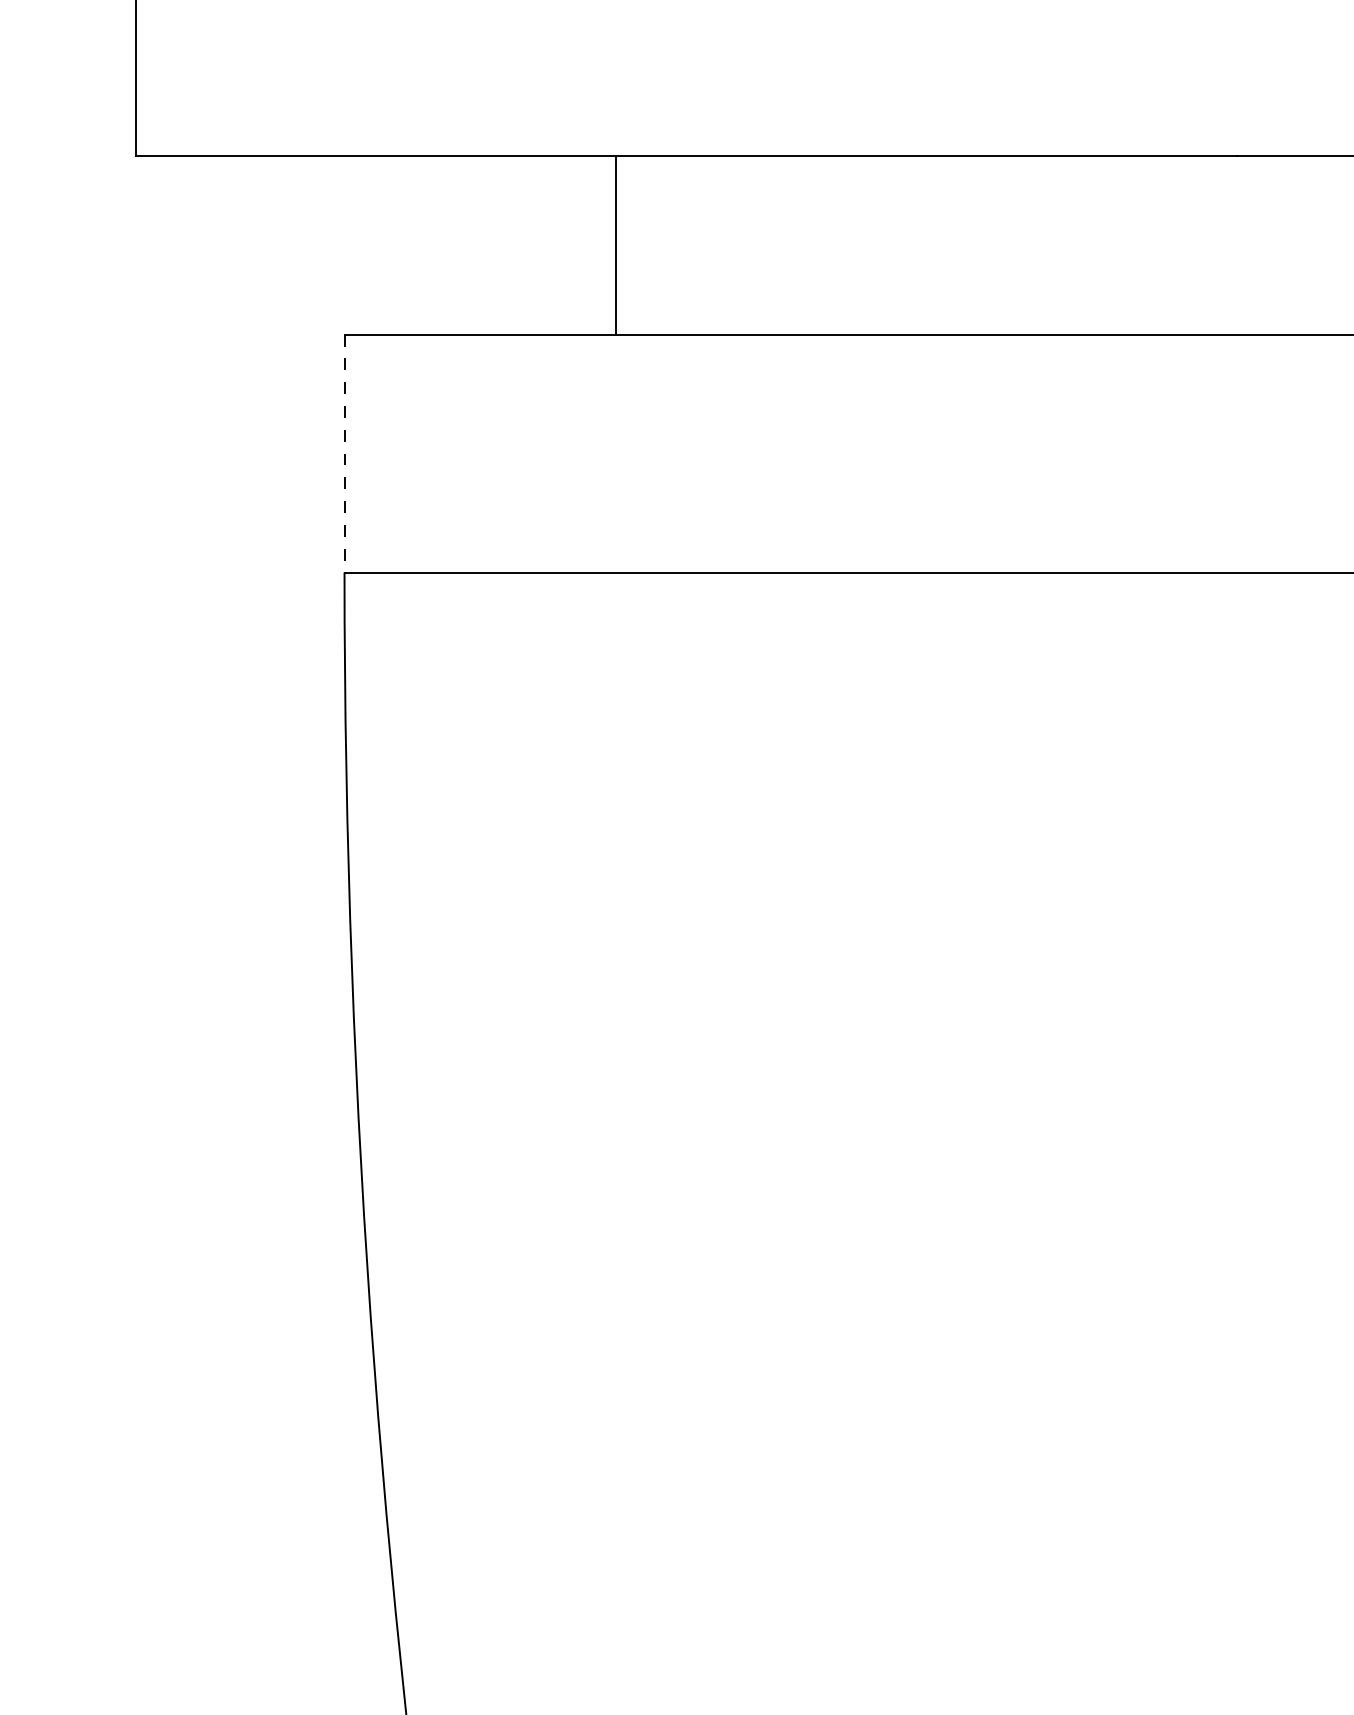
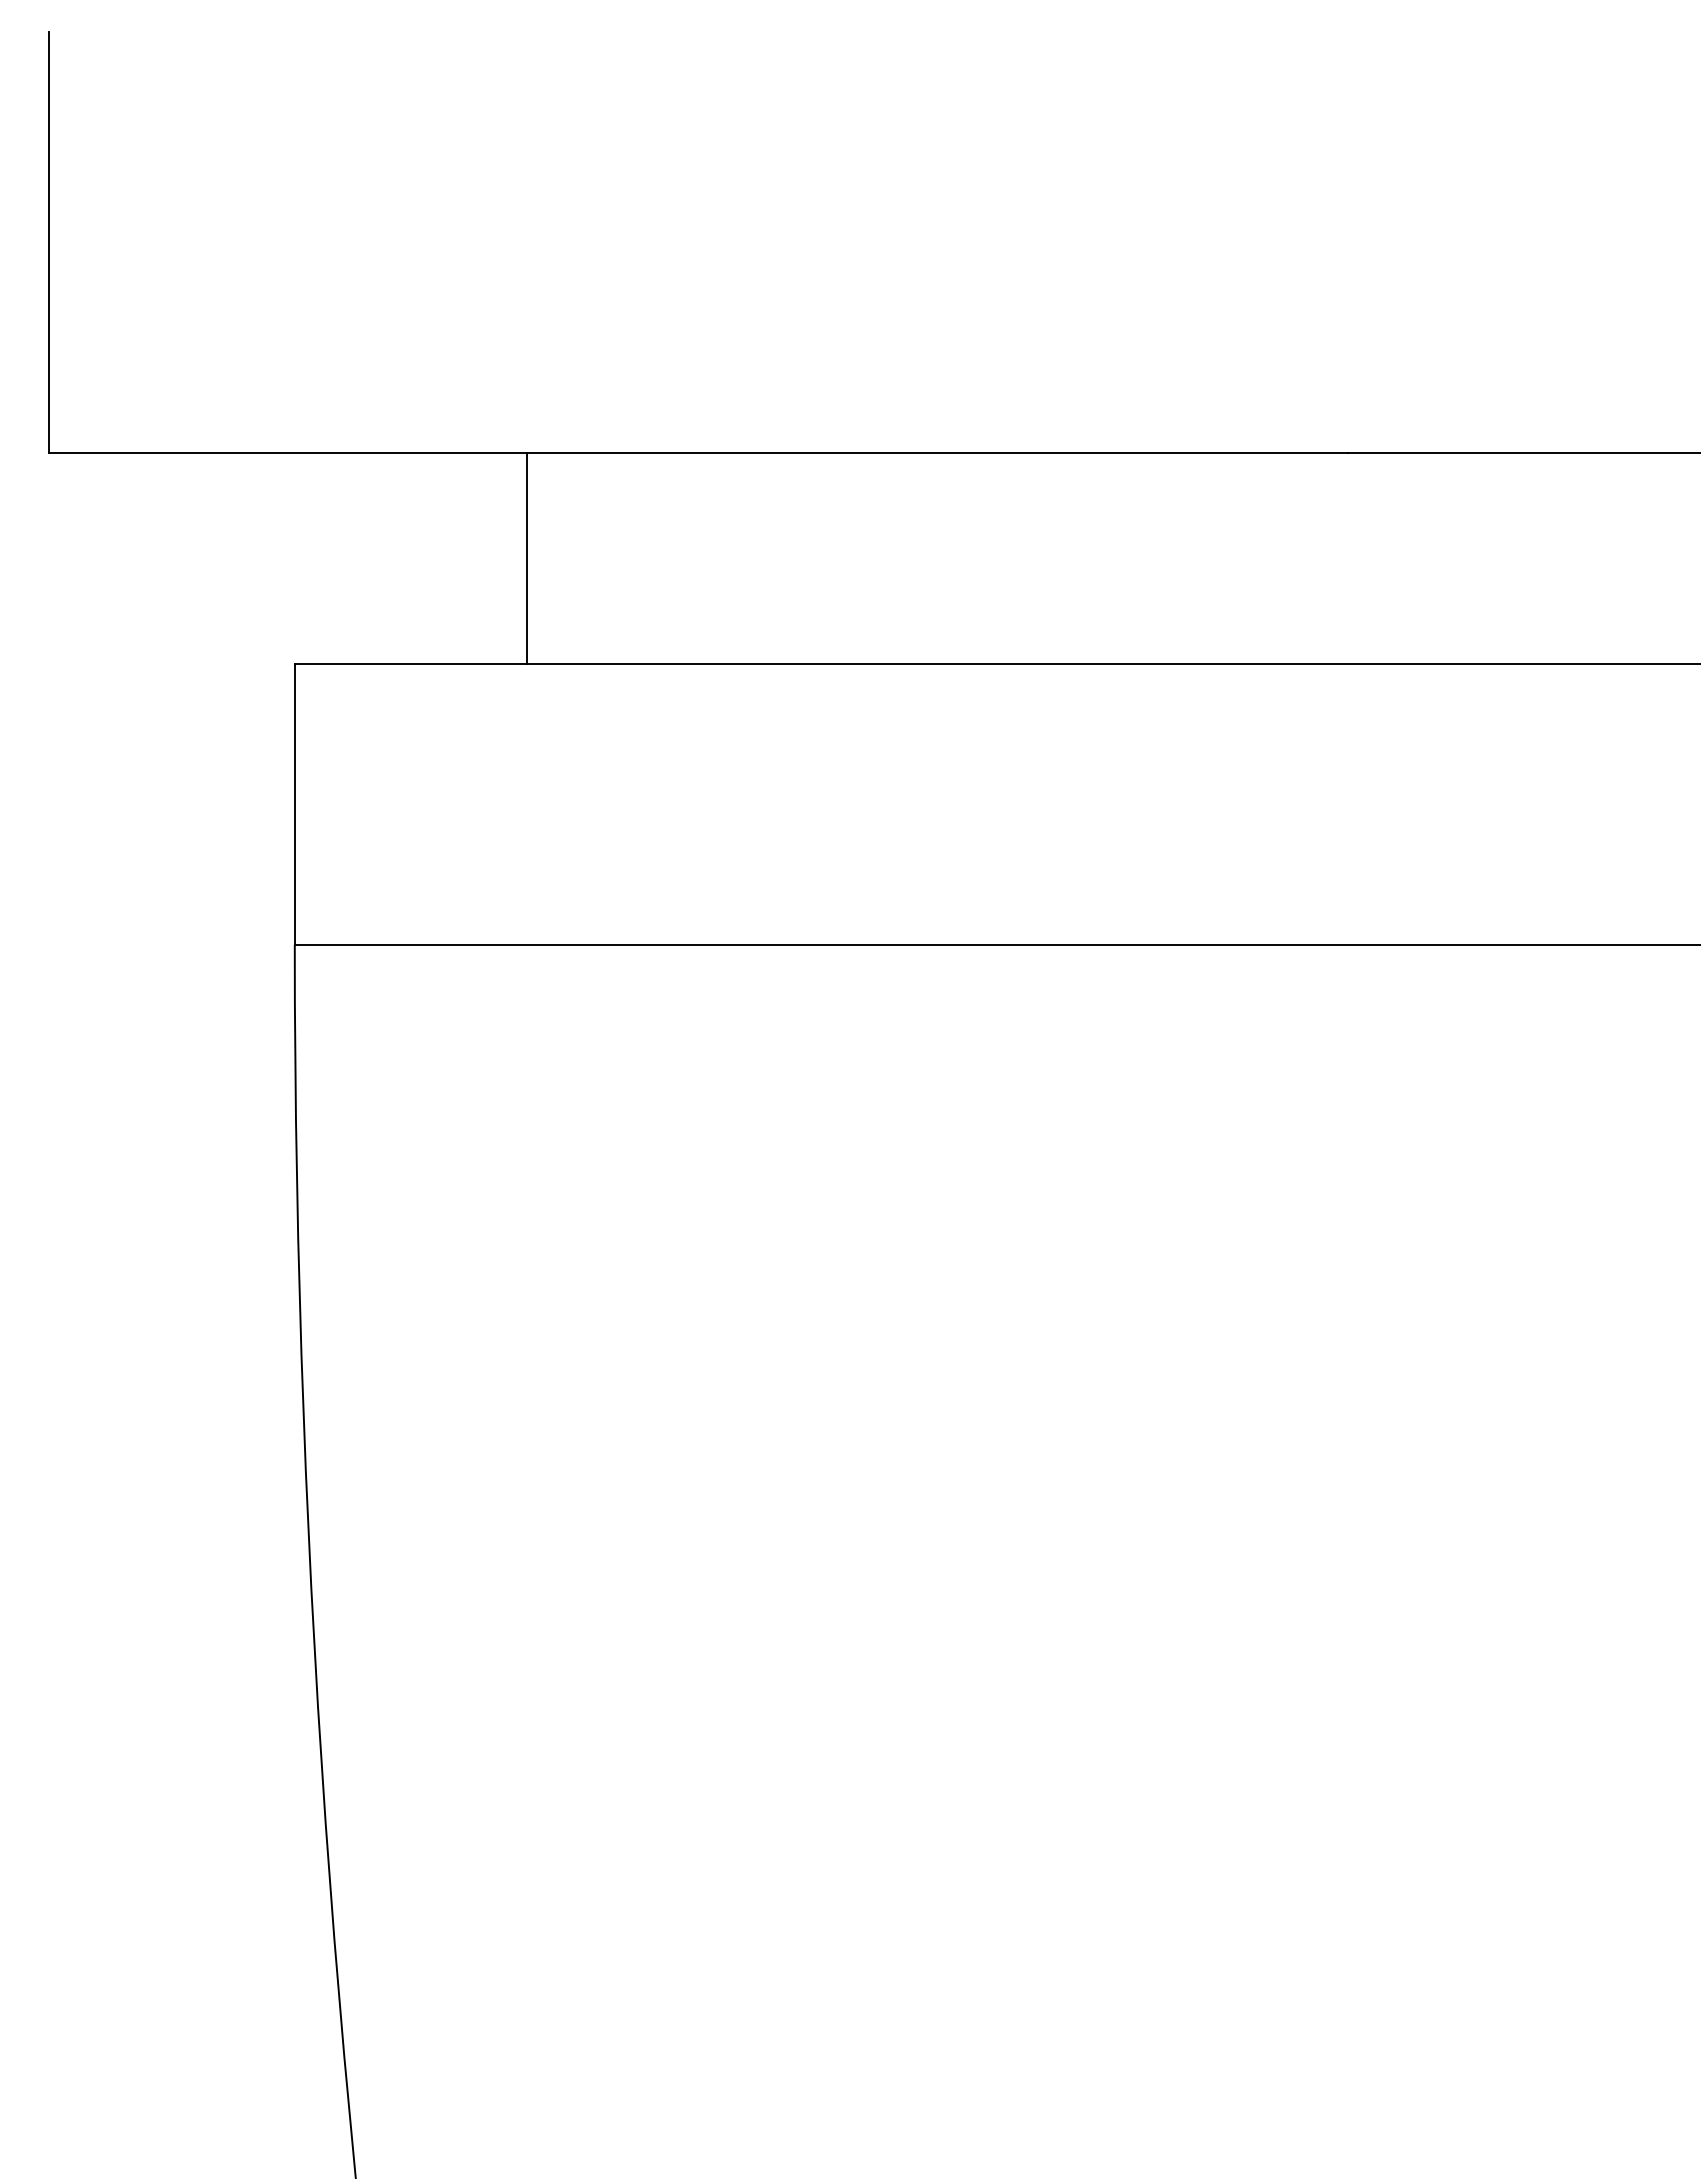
line: (616, 245) -> (526, 558), moved
line: (344, 453) -> (294, 804), dashed -> solid

